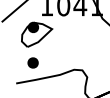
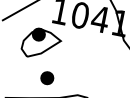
part: (32, 62) -> (46, 77), moved

